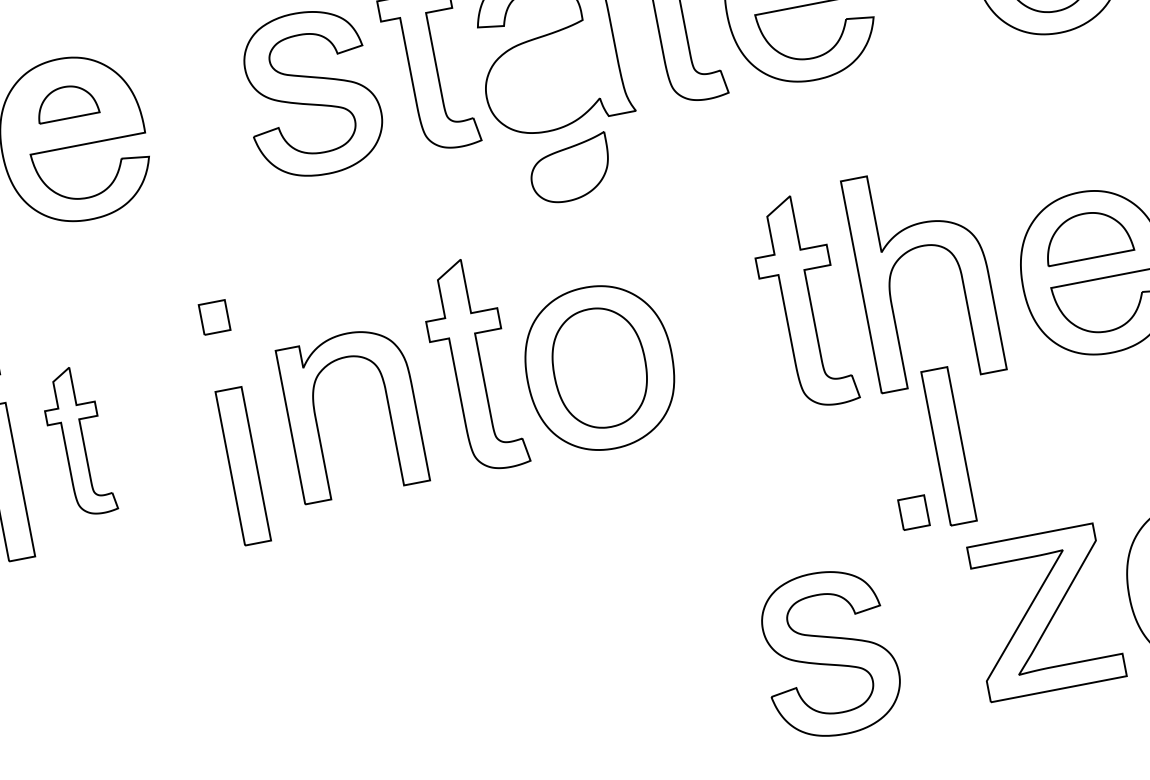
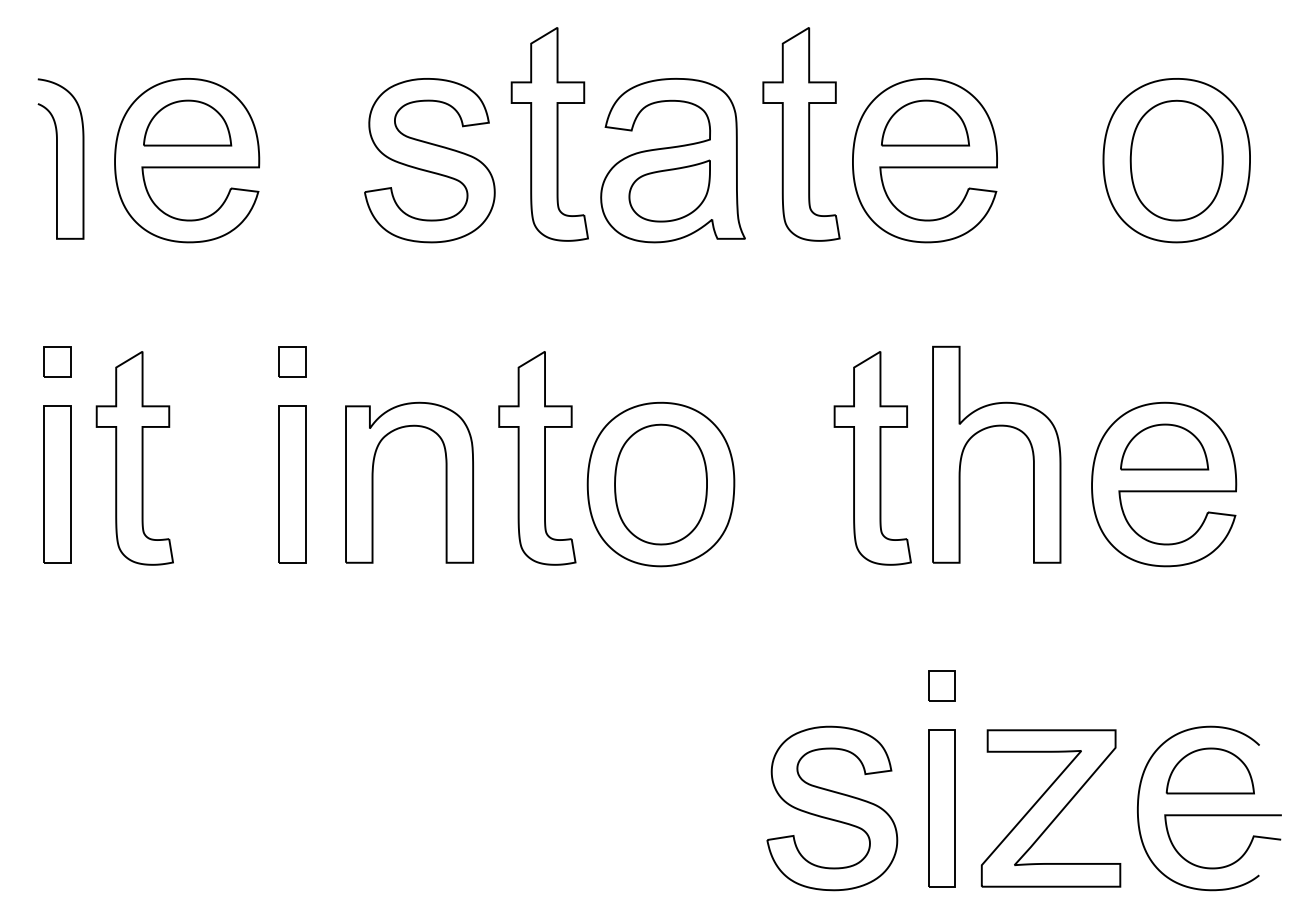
part: (66, 102) -> (187, 122), size x1.43
part: (570, 169) -> (669, 190), moved
part: (77, 442) -> (134, 458), size x1.43
part: (948, 446) -> (941, 808), moved
part: (243, 466) -> (292, 484), moved

